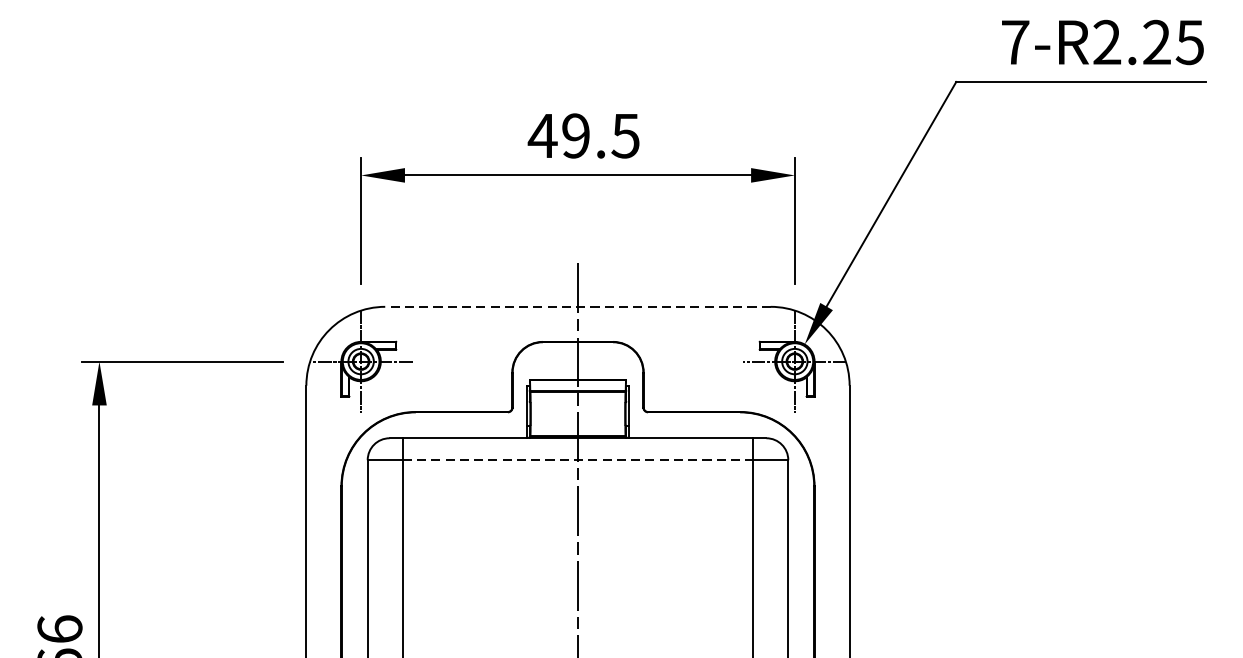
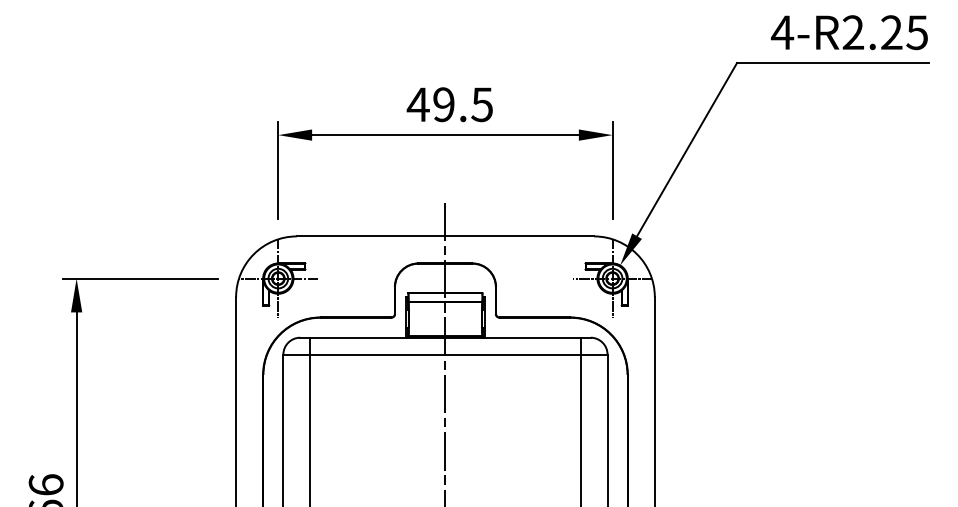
text: (1015, 42) -> (782, 32), 7-R2.25 -> 4-R2.25
line: (578, 306) -> (445, 236), dashed -> solid
line: (578, 460) -> (445, 354), dashed -> solid

